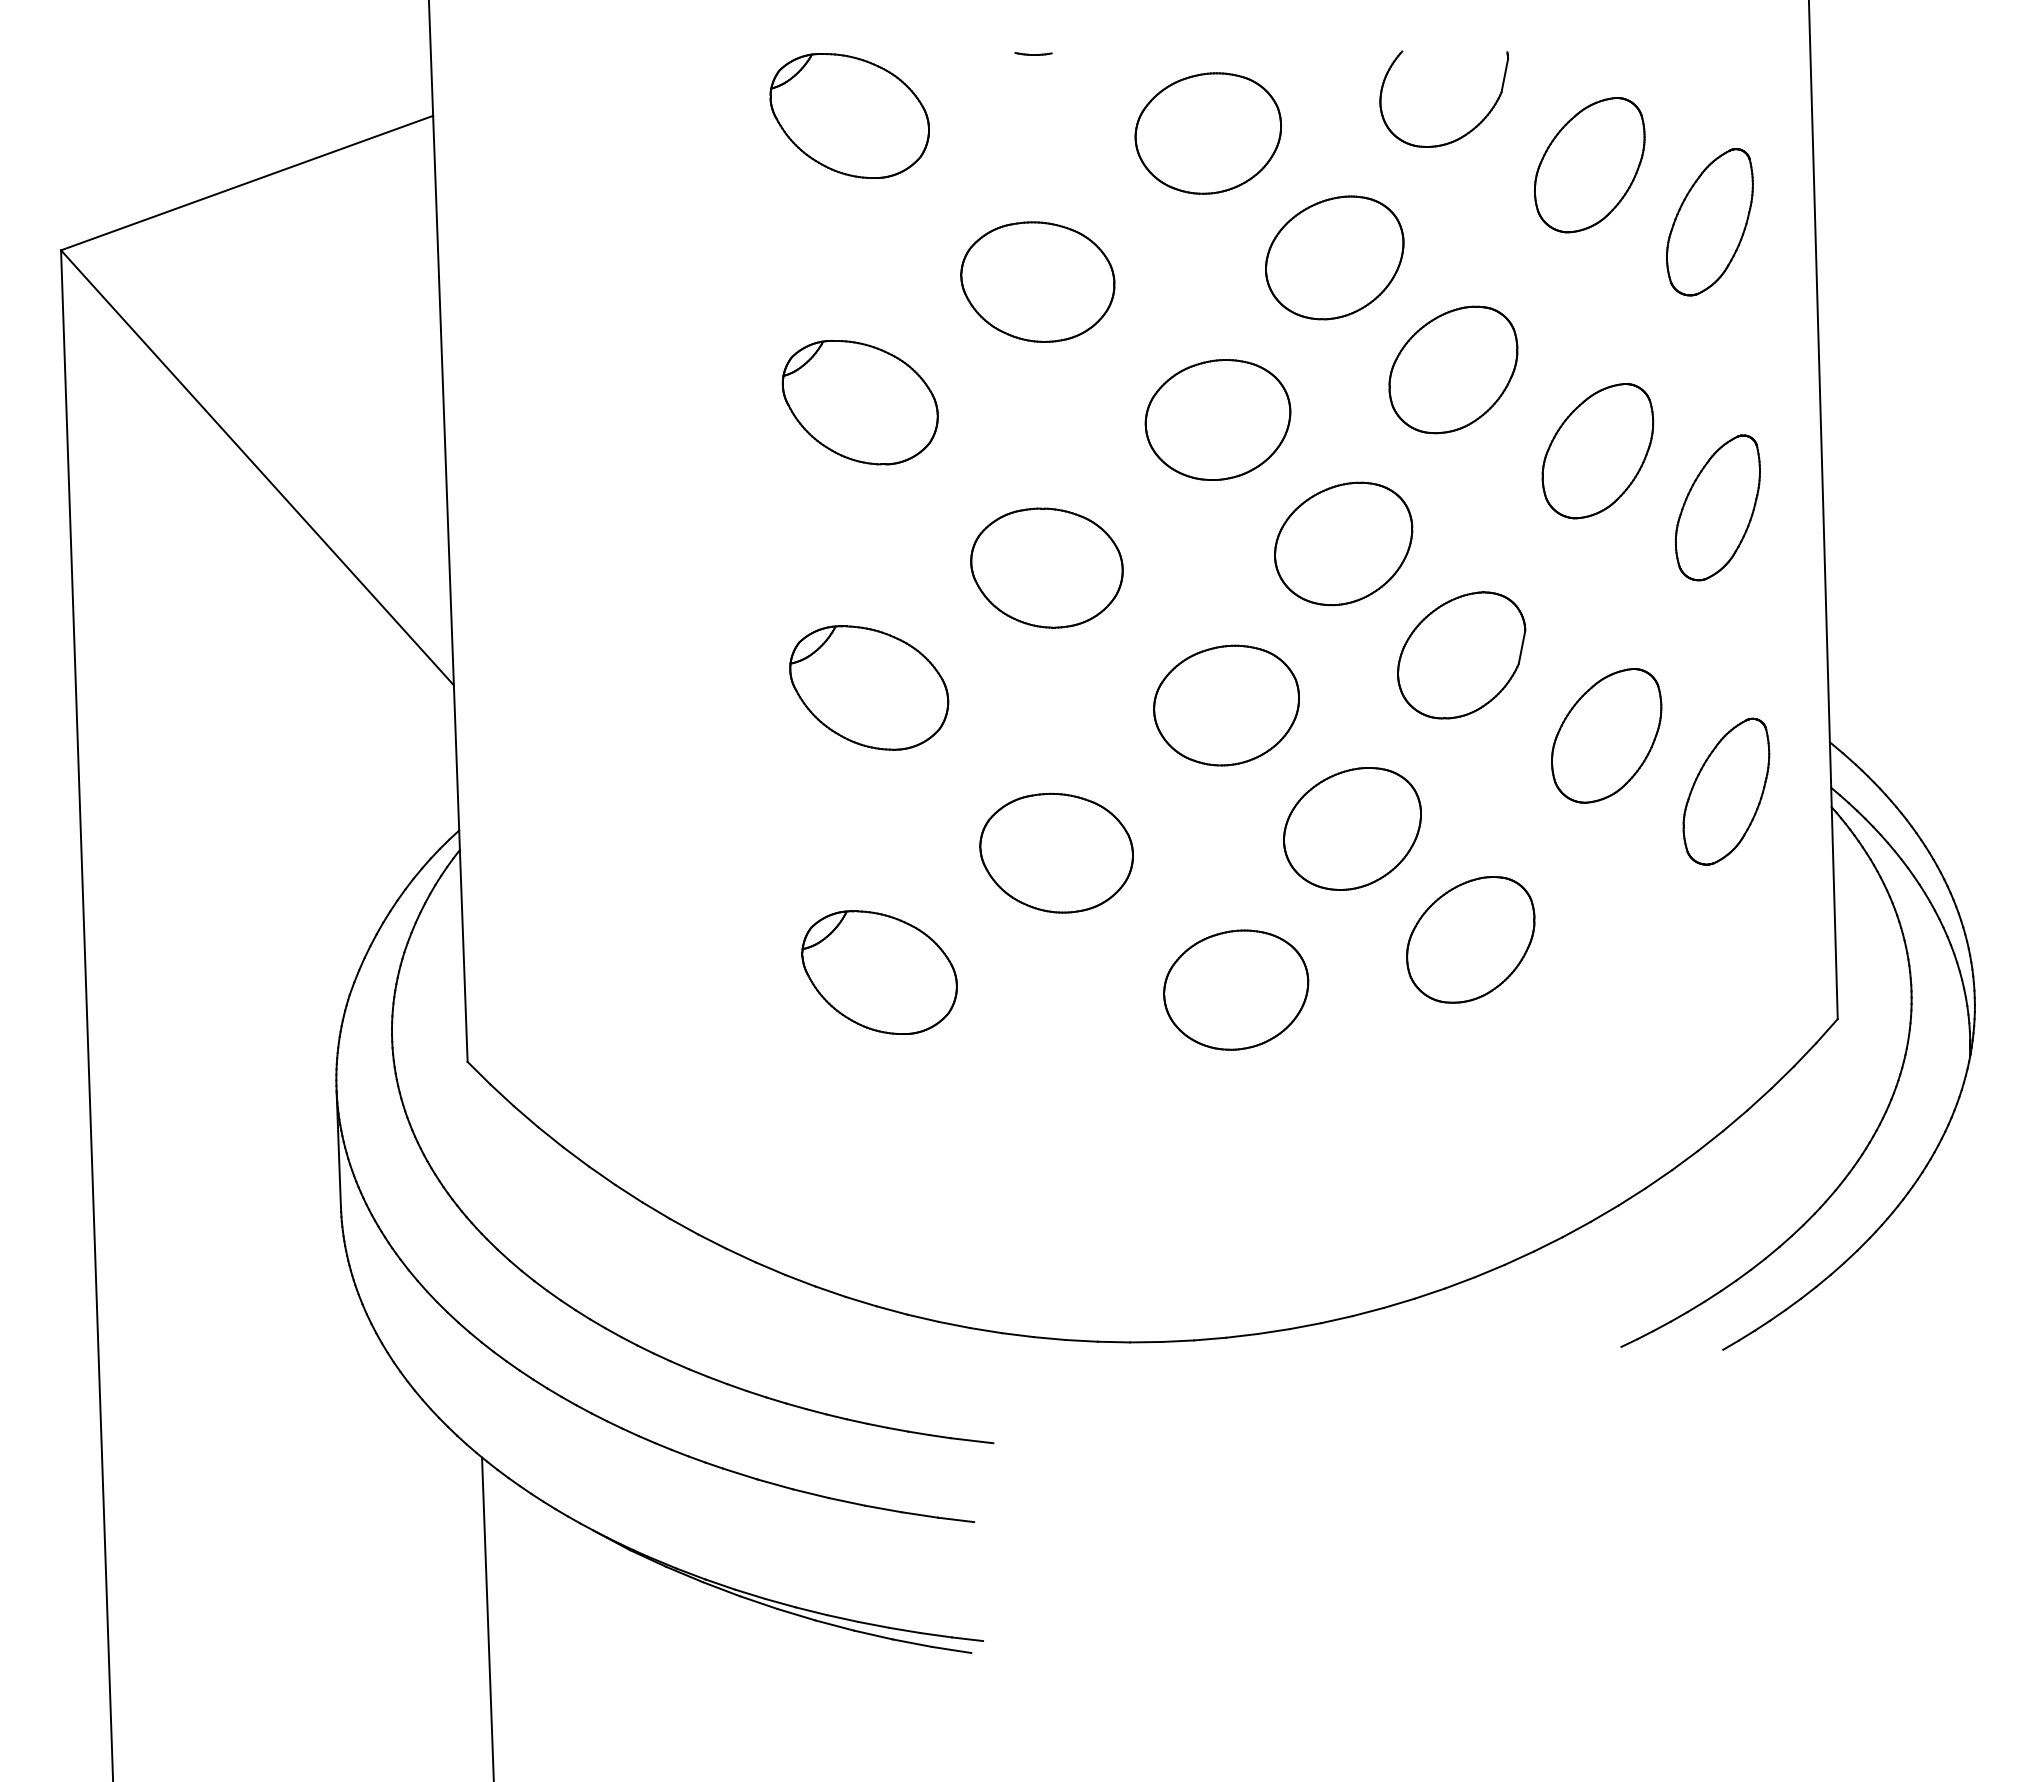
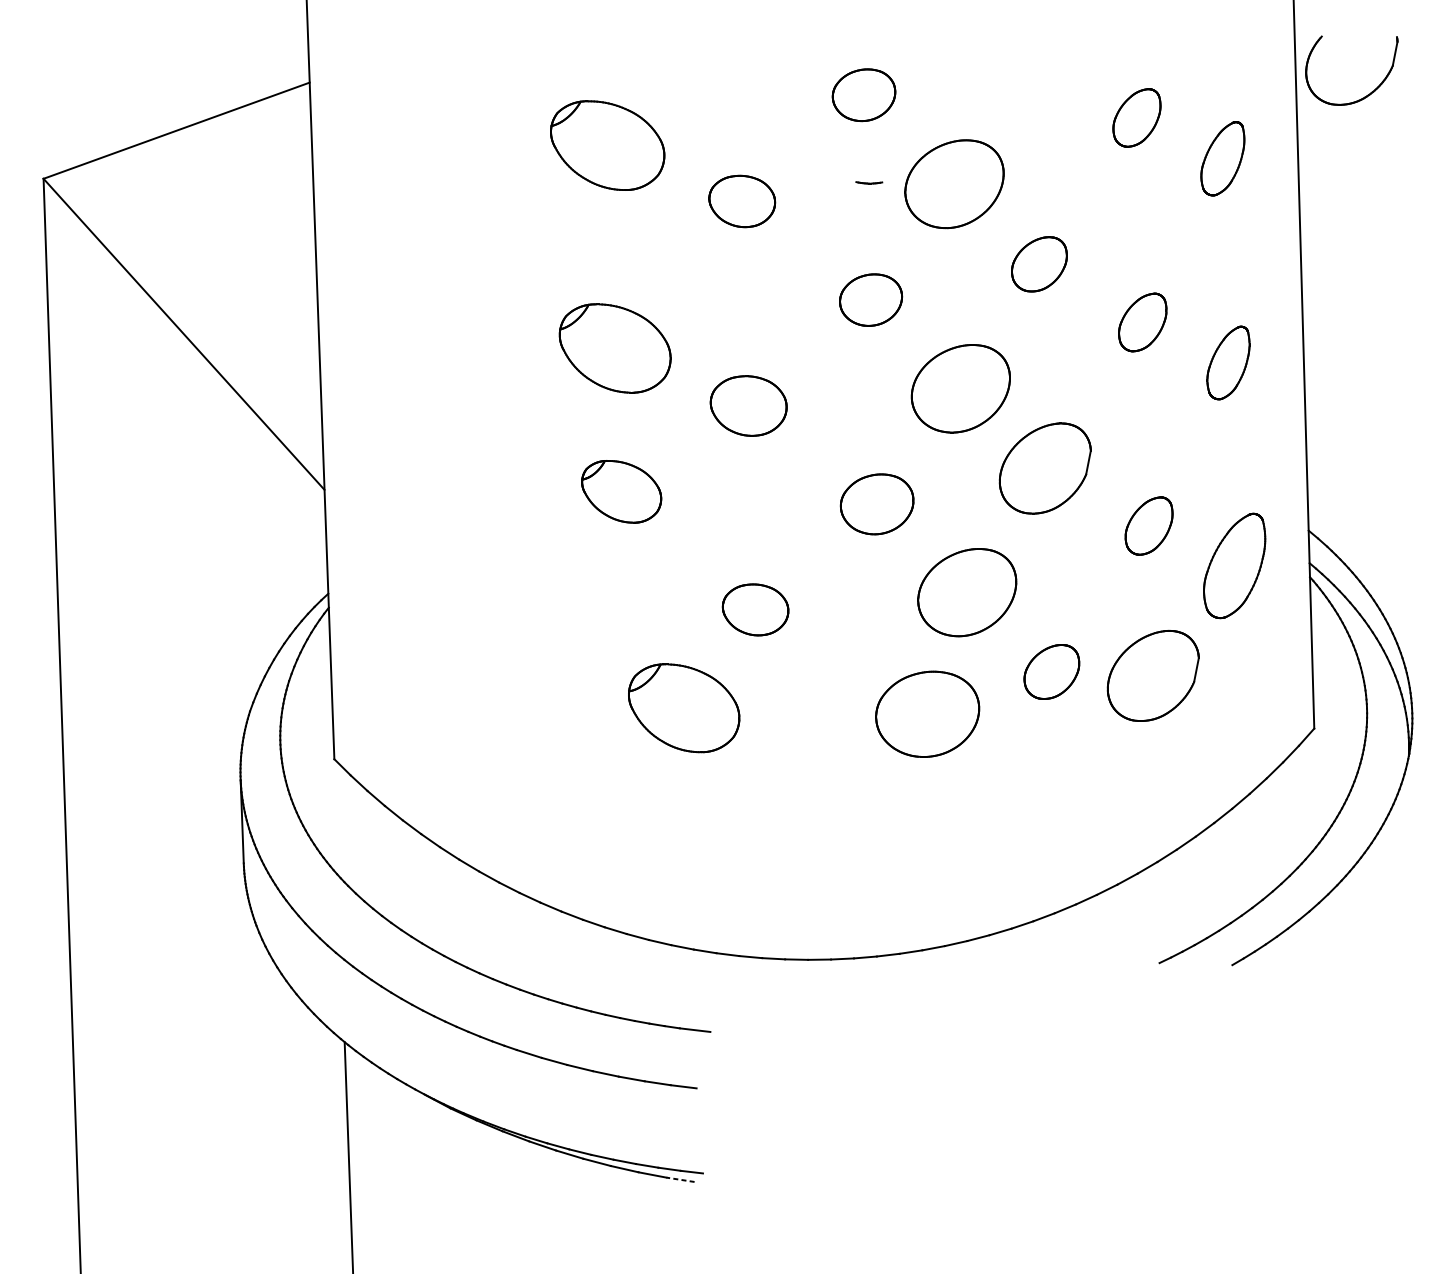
line: (1033, 54) -> (869, 183), moved
part: (849, 115) -> (607, 145), moved
part: (1468, 131) -> (1369, 93), moved
part: (1207, 133) -> (863, 95), size x0.6
part: (1589, 165) -> (1136, 118), size x0.6
part: (1709, 222) -> (1222, 158), size x0.7
part: (1037, 281) -> (741, 201), size x0.6
part: (1453, 369) -> (1039, 264), size x0.6
part: (859, 402) -> (614, 348), moved
part: (1217, 419) -> (870, 299), size x0.6
part: (1597, 451) -> (1142, 322), size x0.6
part: (1717, 507) -> (1228, 362), size x0.7
part: (1046, 567) -> (748, 405), size x0.7
part: (869, 687) -> (621, 491), size x0.7
part: (1226, 705) -> (877, 504), size x0.7
part: (1606, 735) -> (1148, 525), size x0.6
part: (1056, 852) -> (755, 609), size x0.6
part: (1470, 939) -> (1051, 671), size x0.6
part: (1612, 945) -> (1153, 675), added
part: (879, 972) -> (684, 708), moved
part: (1236, 989) -> (927, 713), moved
line: (951, 1649) -> (680, 1179), solid -> dashed

